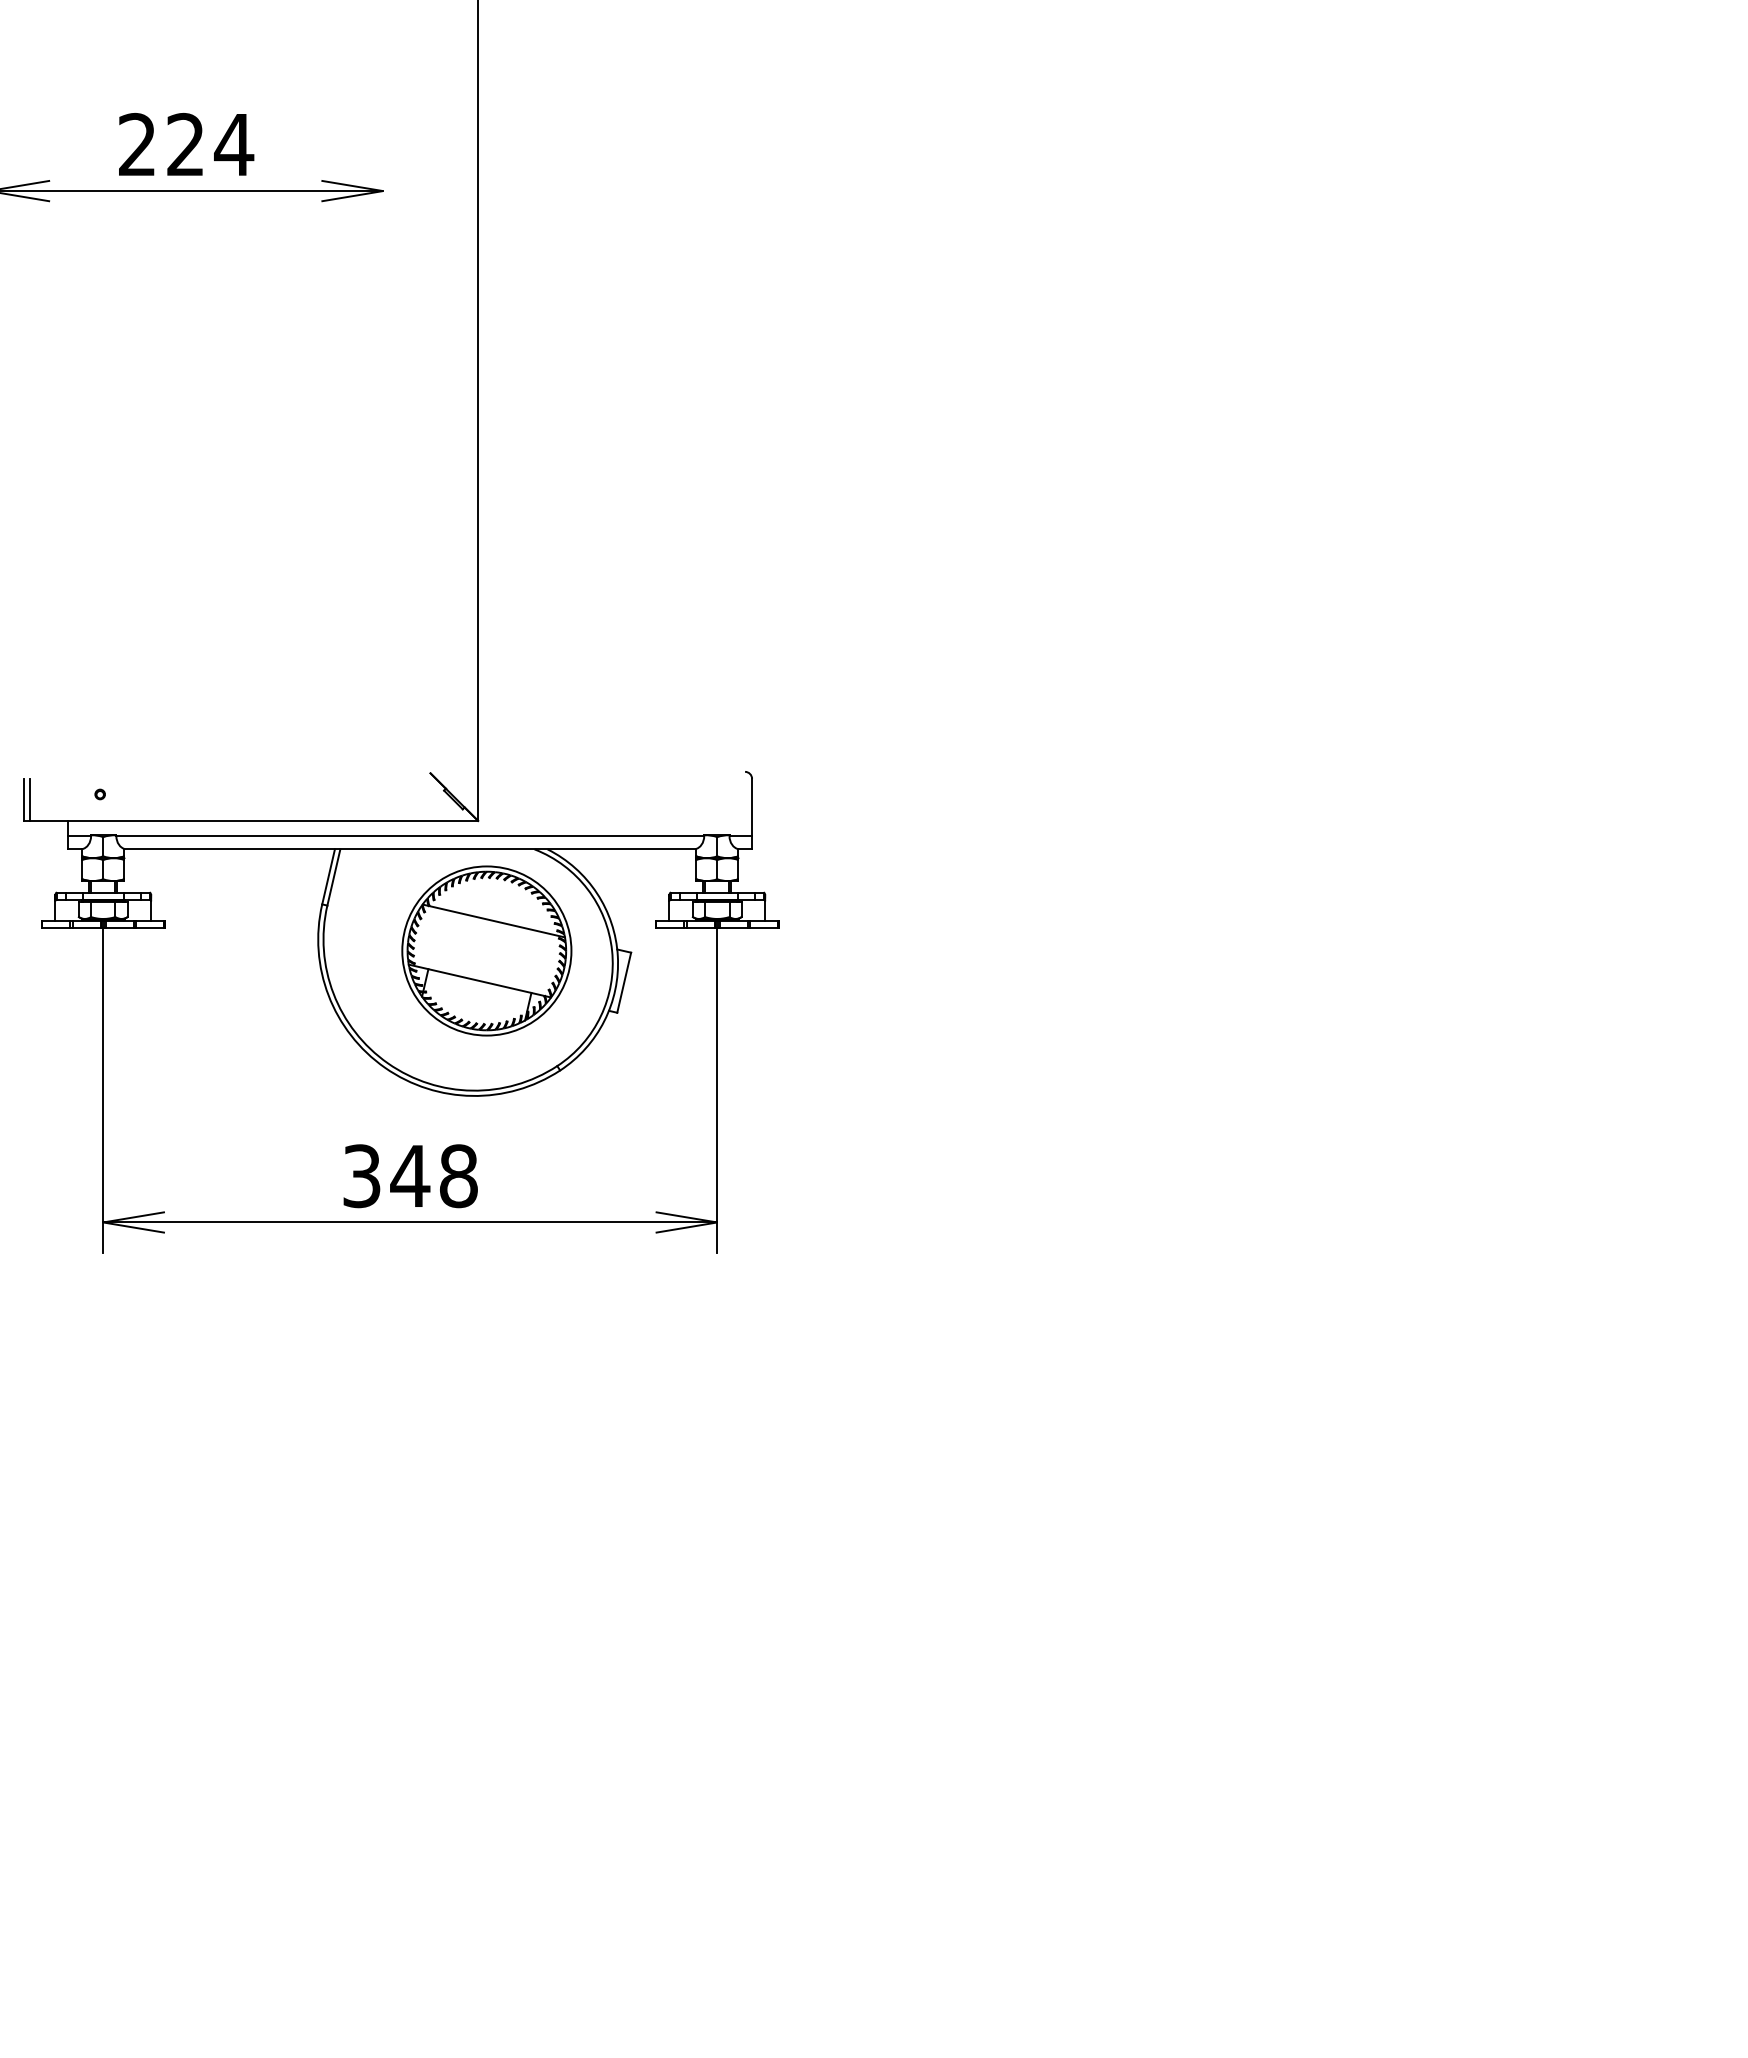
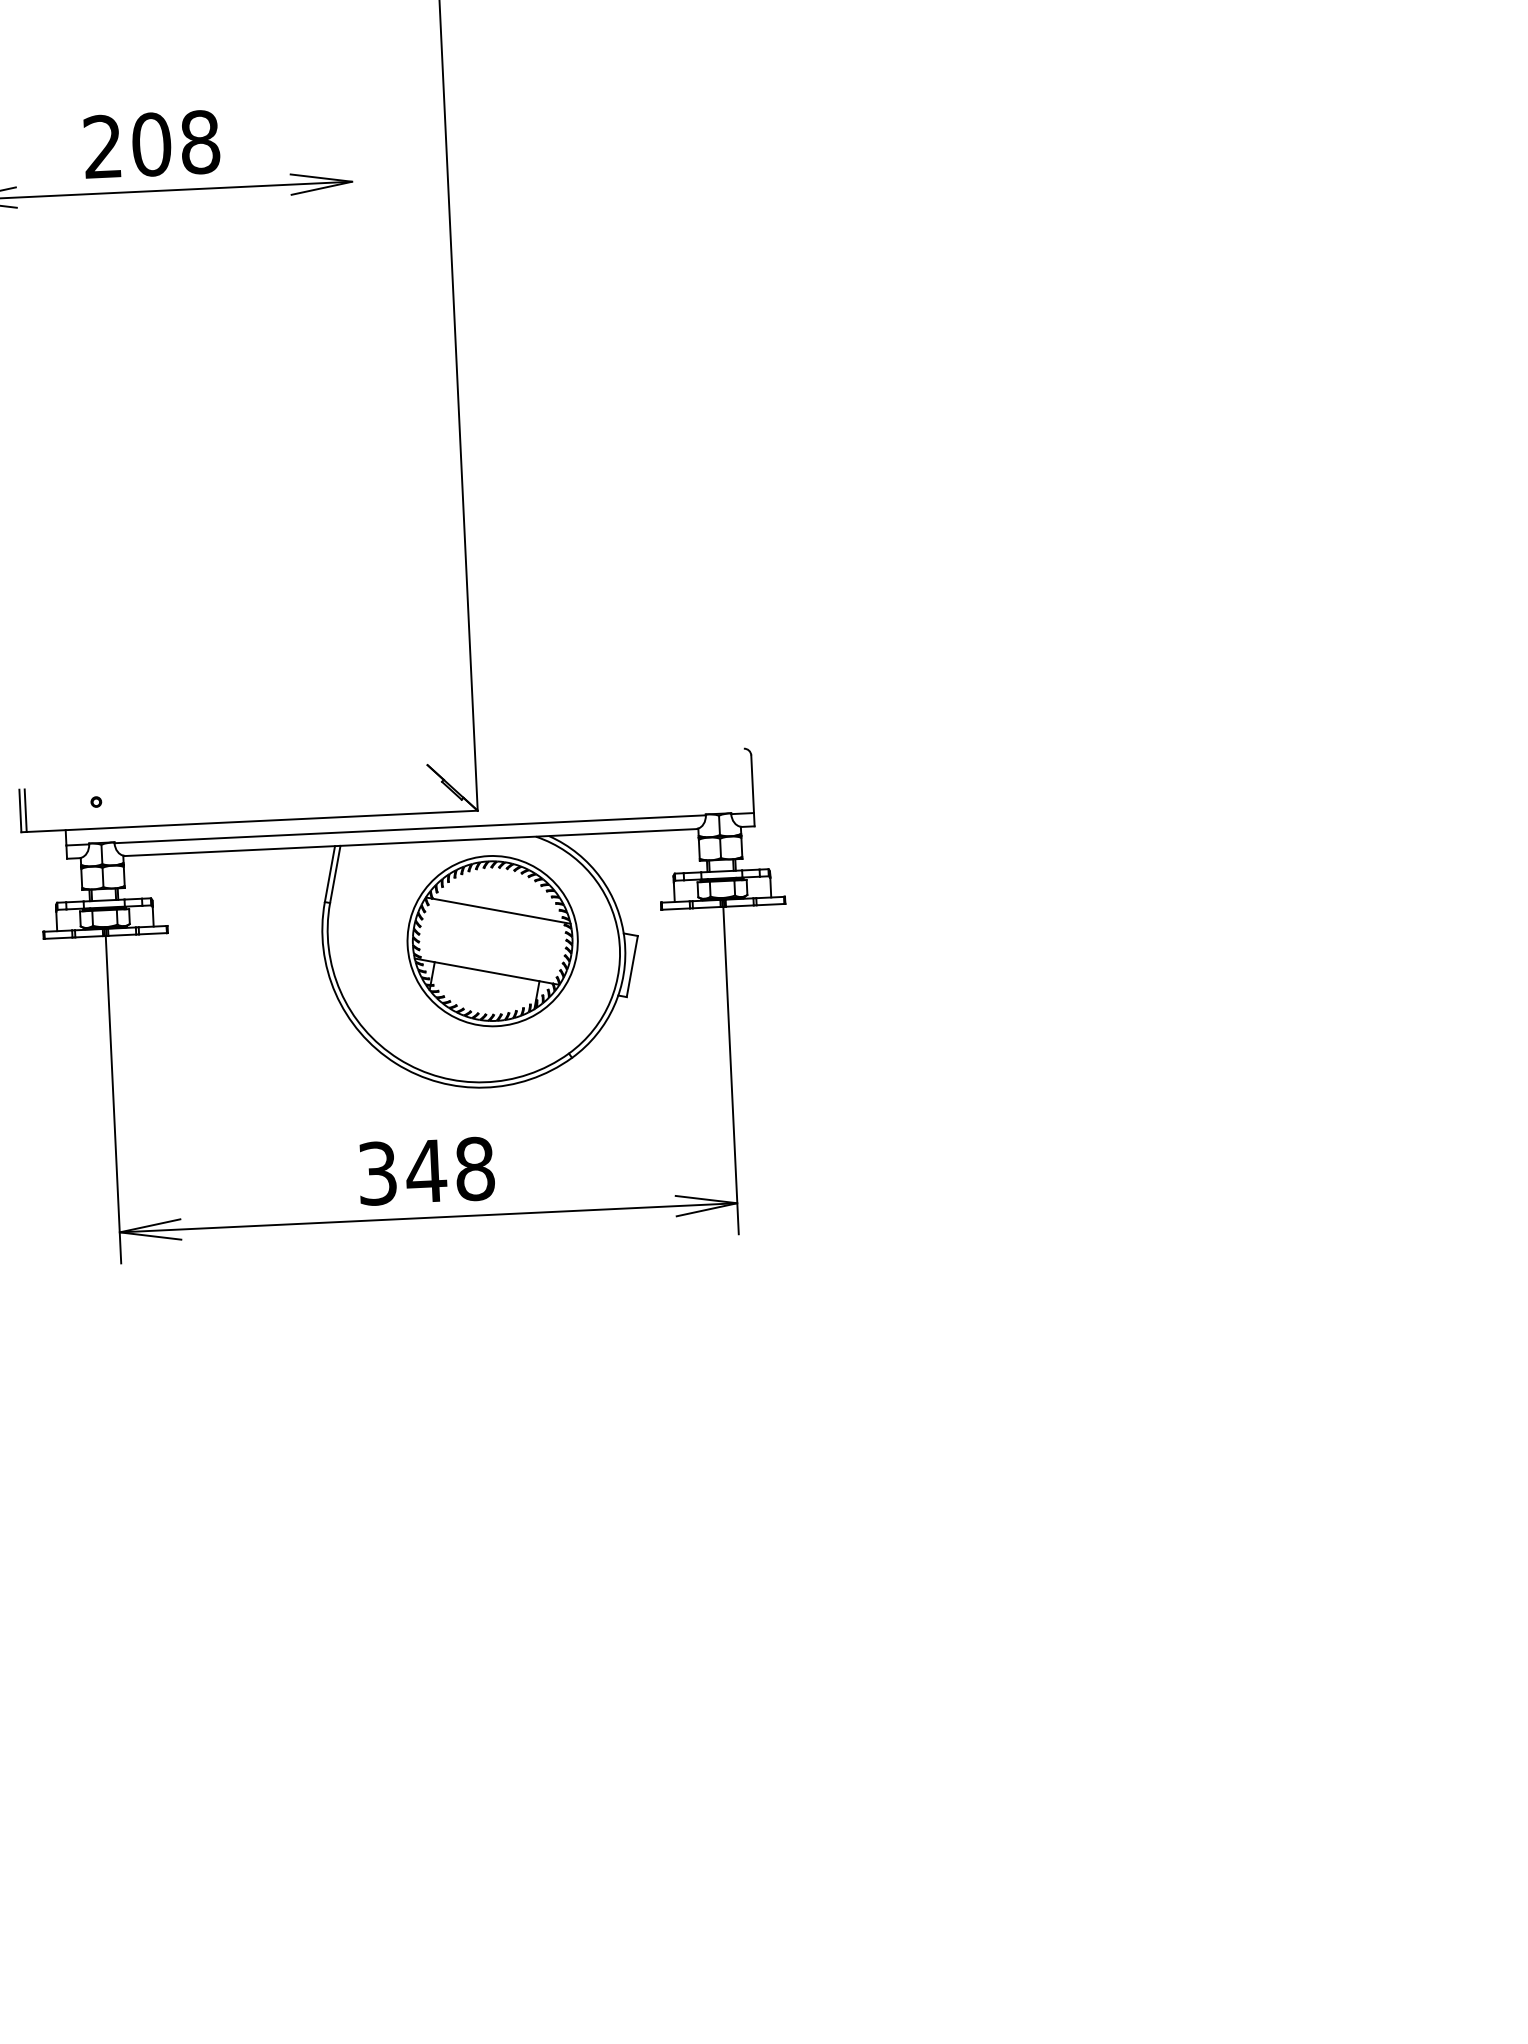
text: (210, 144) -> (176, 143), 224 -> 208

